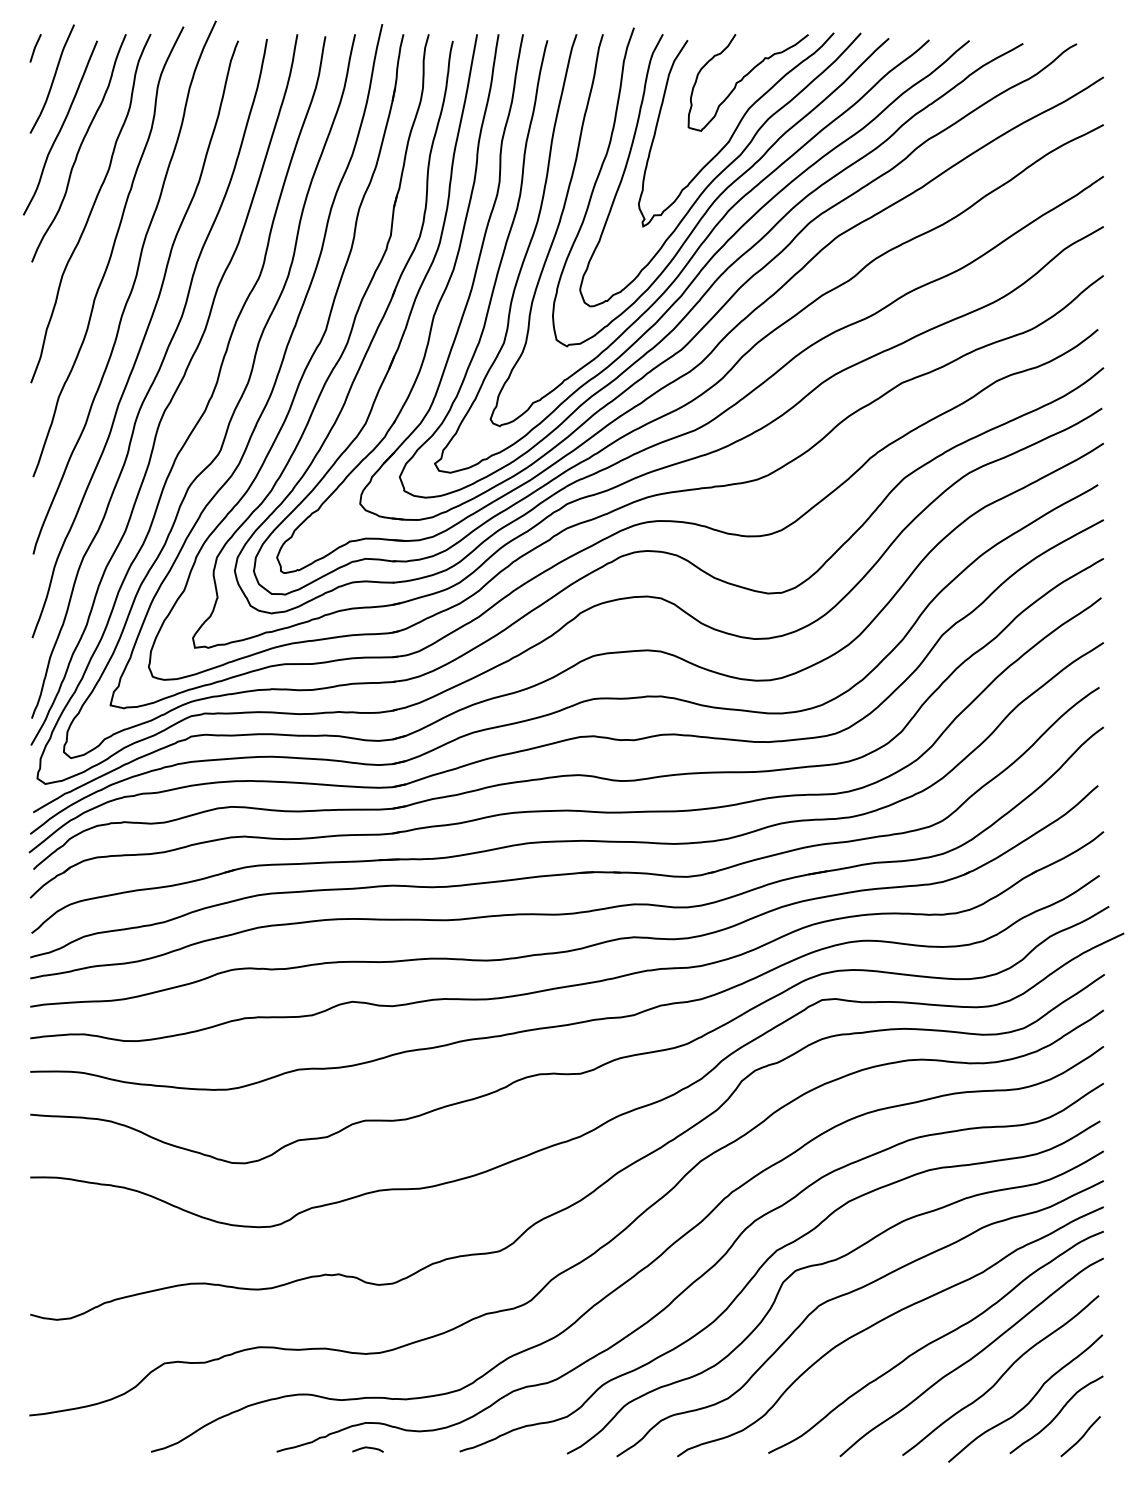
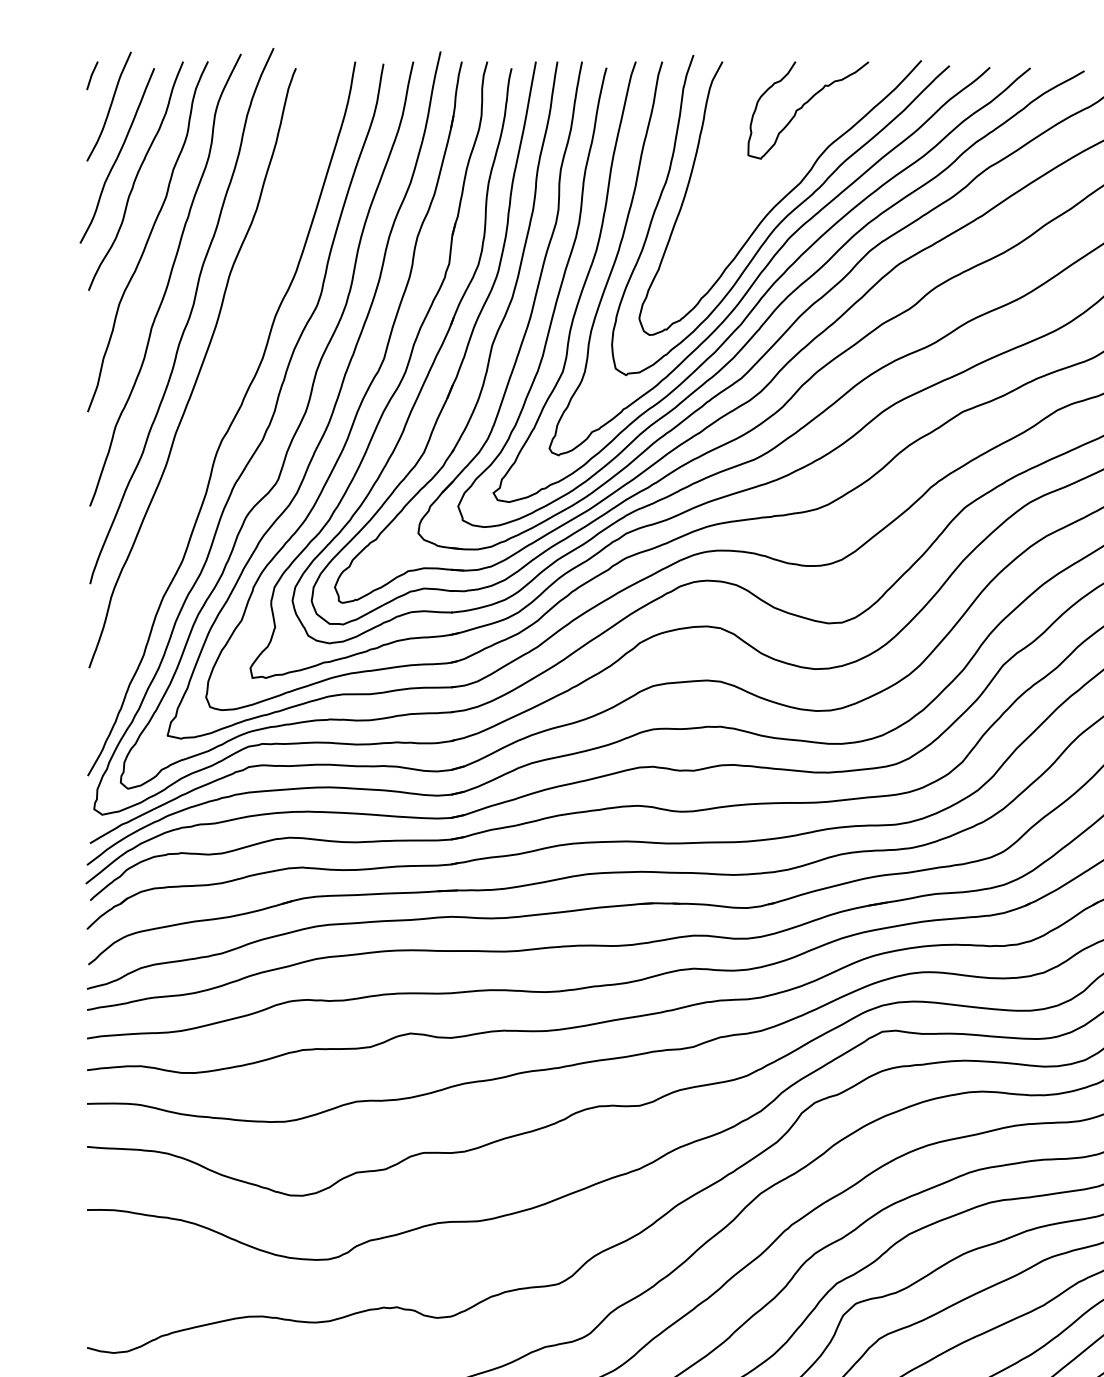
curve: (736, 129) -> (796, 157), removed
curve: (153, 379) -> (210, 408), removed

